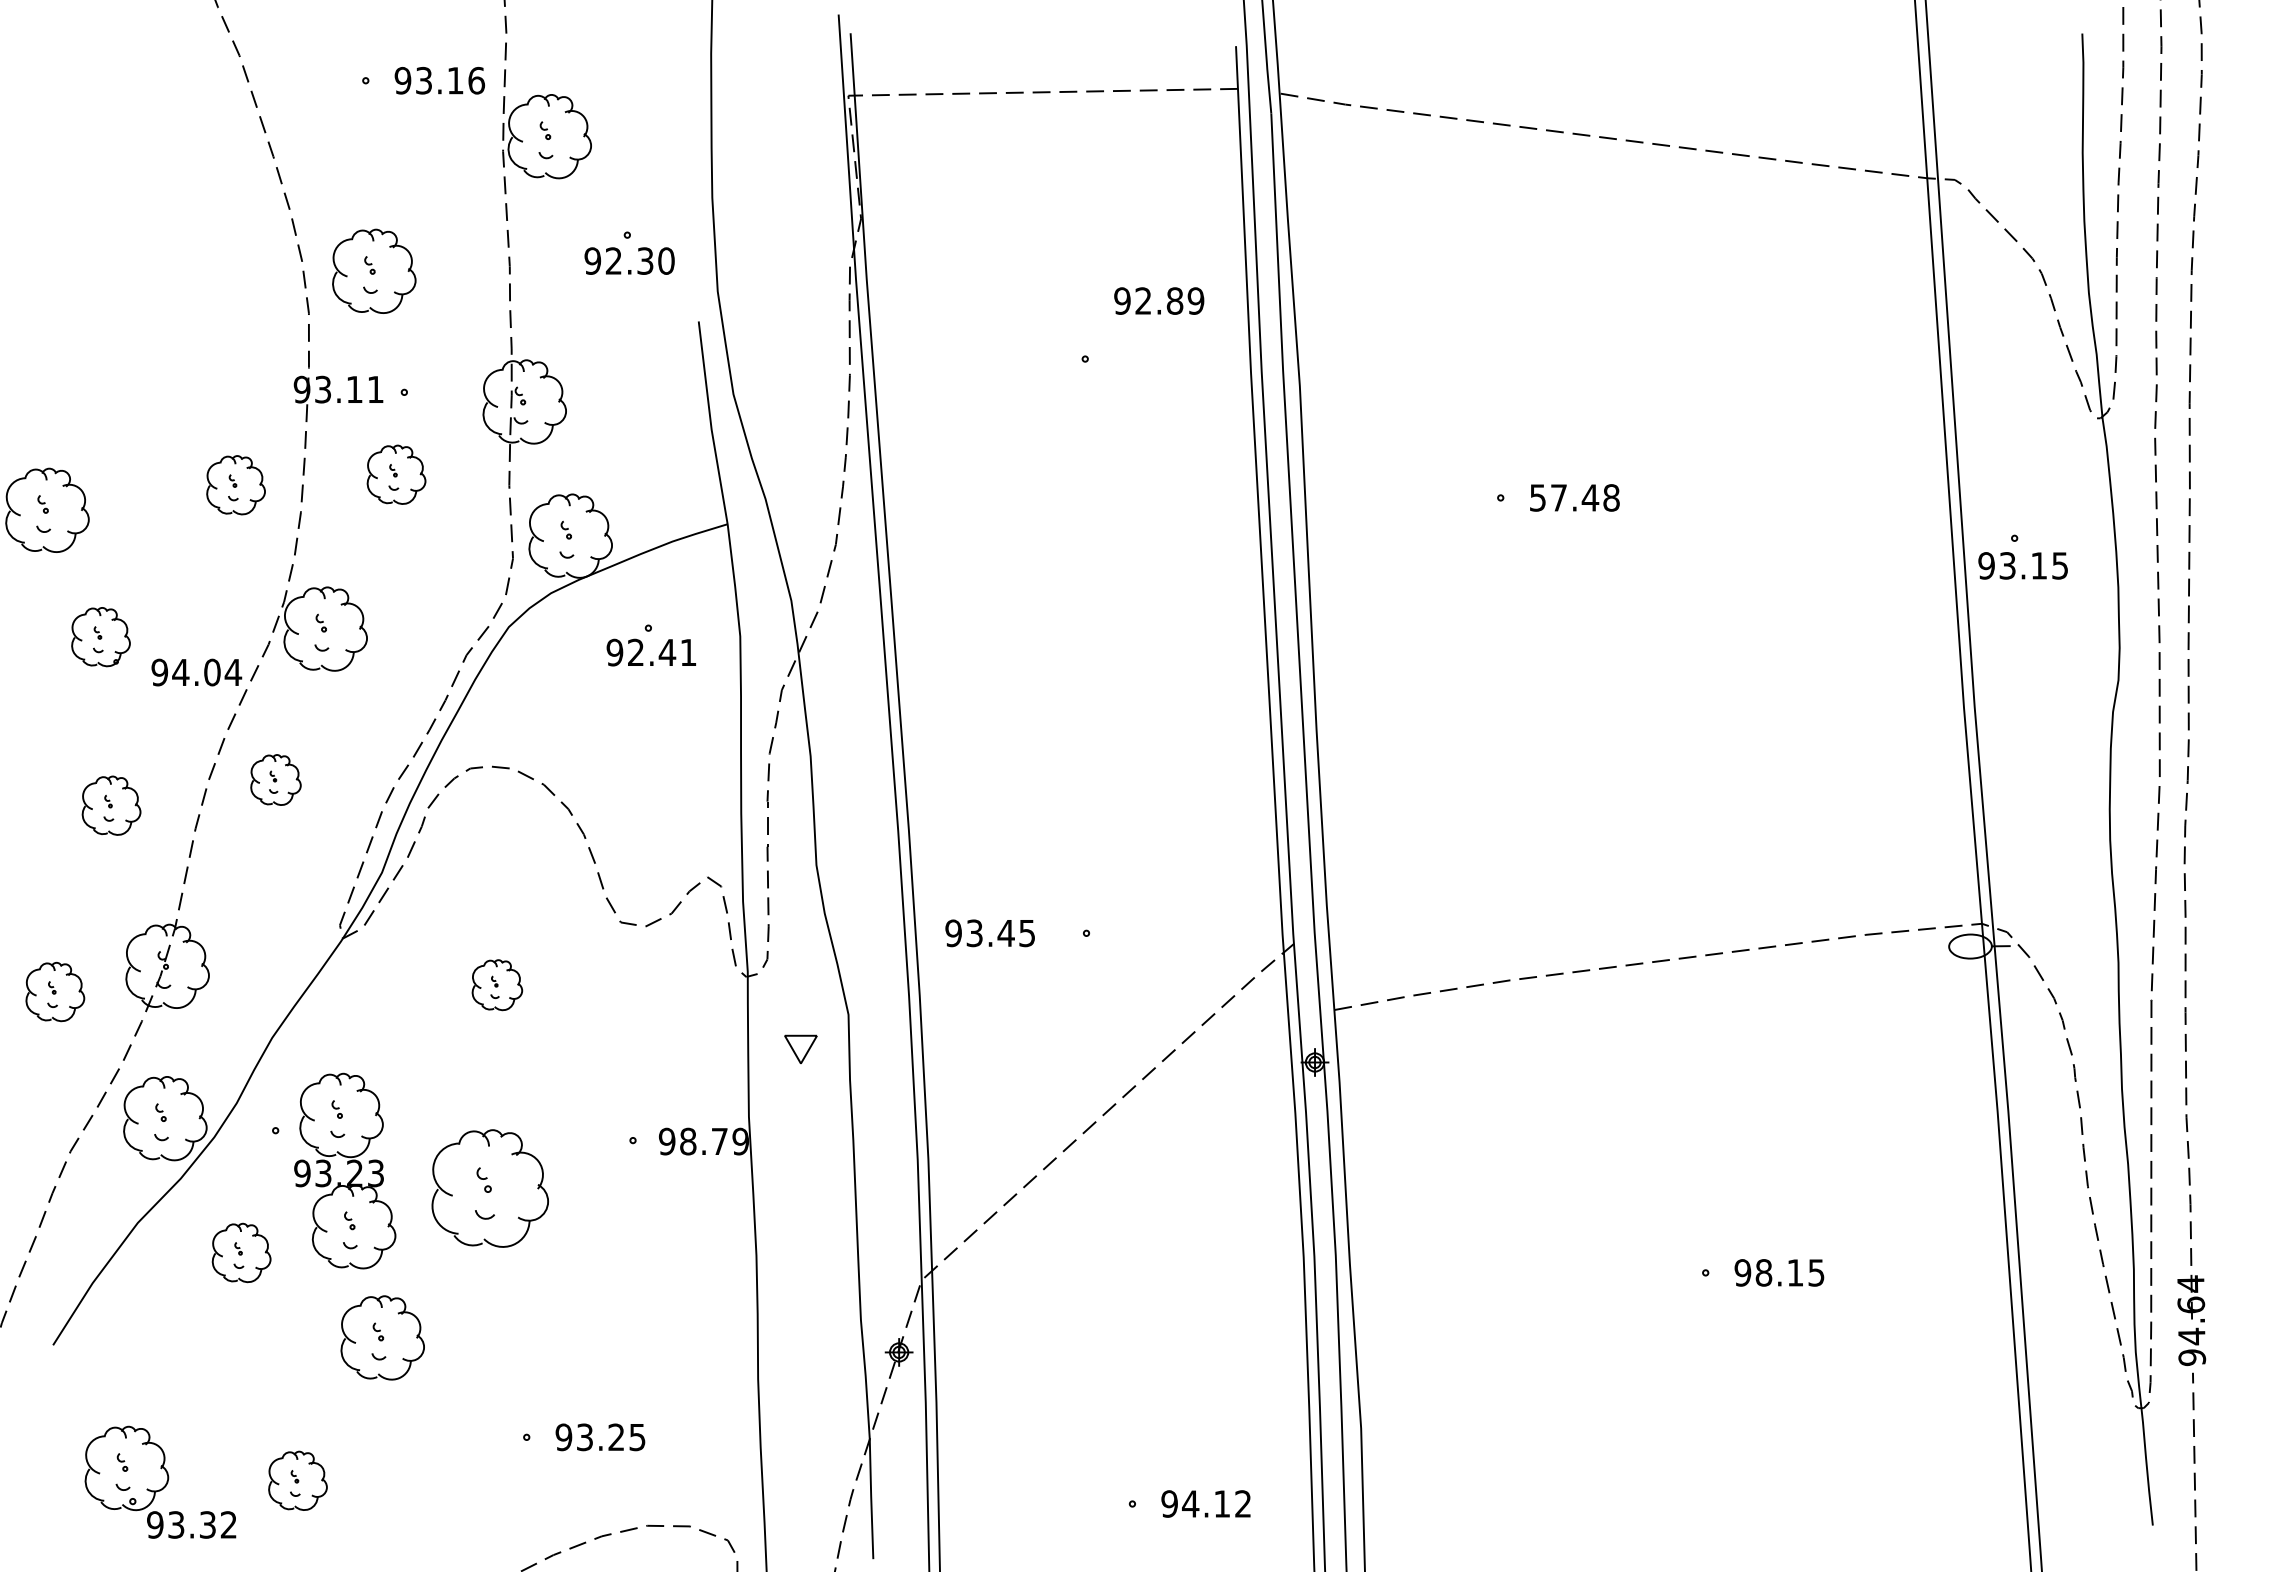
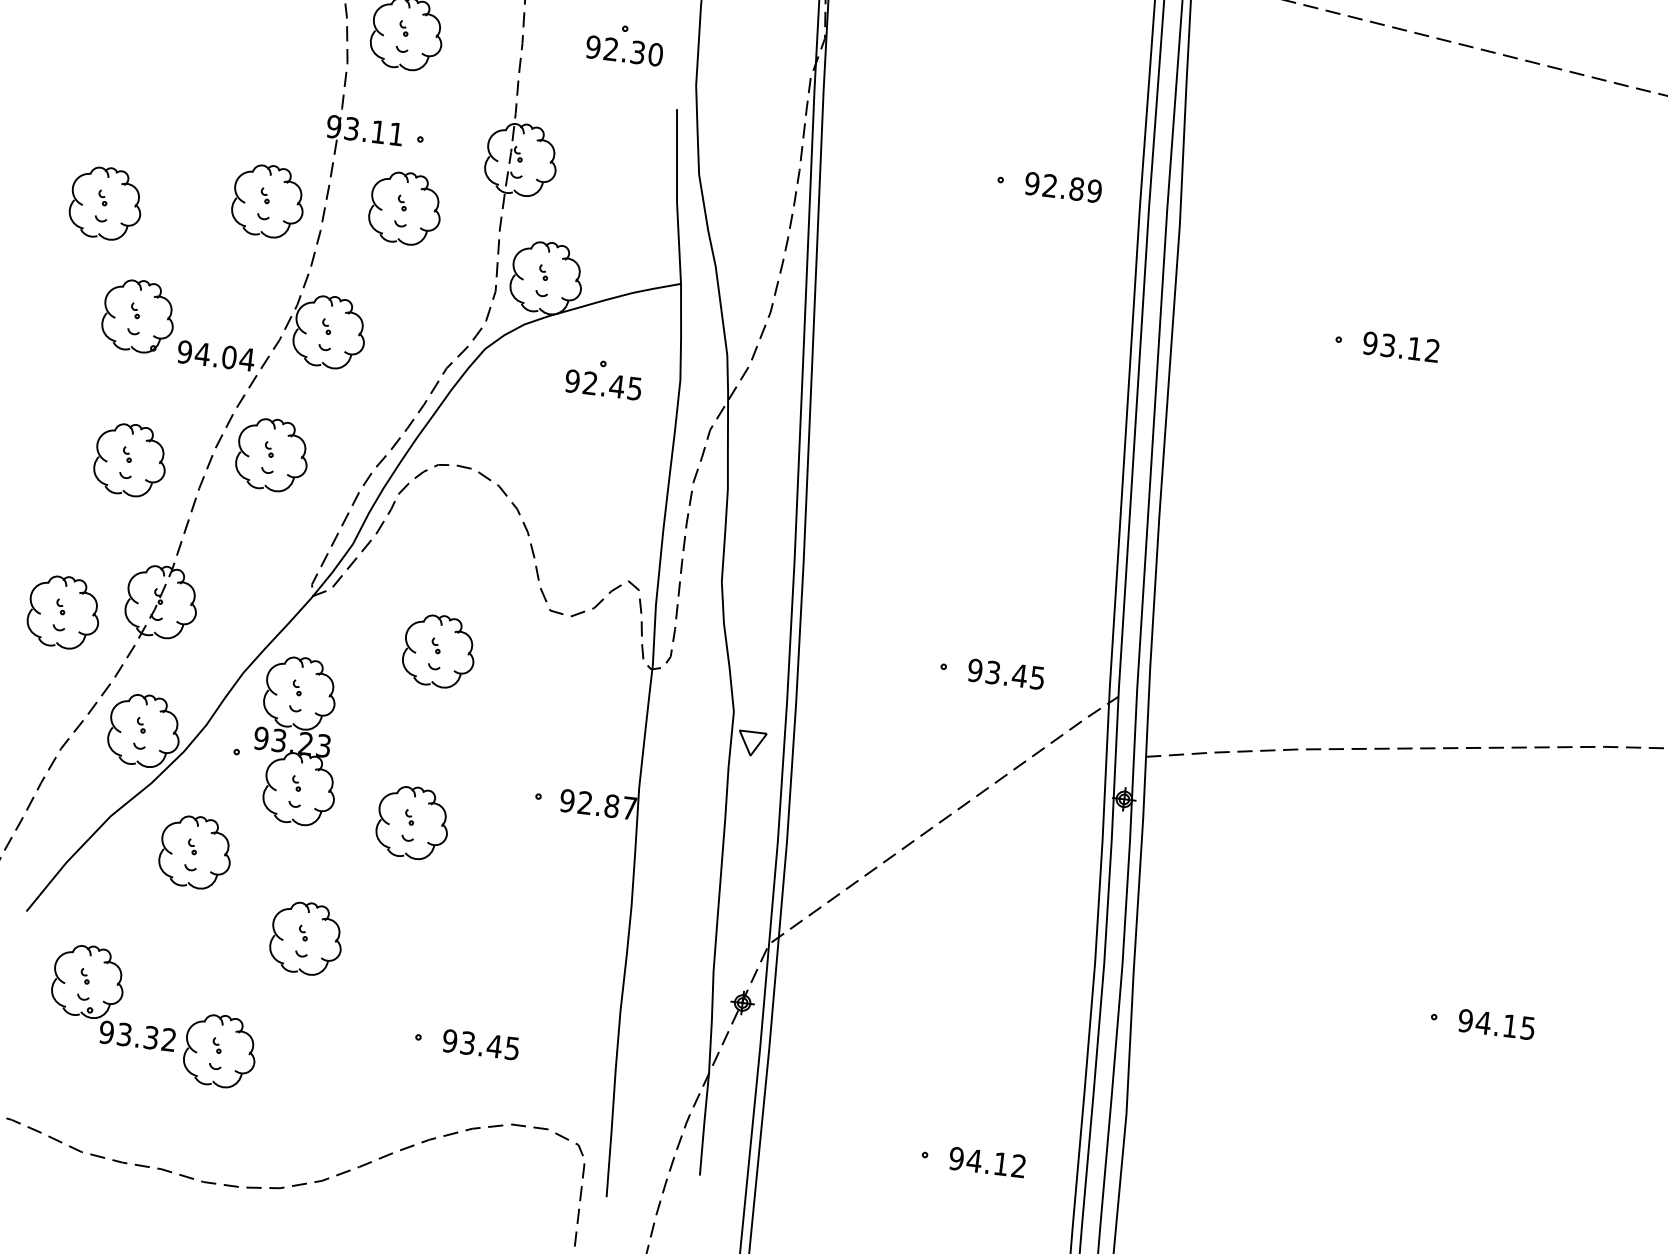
text: (1159, 300) -> (1063, 187), moved
part: (396, 474) -> (405, 208), size x1.43
part: (235, 484) -> (267, 200), size x1.43
text: (1574, 497) -> (1401, 346), 57.48 -> 93.12
part: (100, 636) -> (138, 315), size x1.43
text: (688, 652) -> (634, 388), 92.41 -> 92.45
part: (275, 779) -> (272, 454), size x1.67
part: (111, 805) -> (130, 459), size x1.43
text: (989, 933) -> (1005, 674), moved
part: (497, 984) -> (439, 650), size x1.67
part: (55, 991) -> (64, 611), size x1.43
part: (800, 1048) -> (751, 742), moved
text: (714, 1141) -> (607, 805), 98.79 -> 92.87
part: (347, 1164) -> (300, 735), moved
part: (490, 1188) -> (412, 822), size x0.71
part: (241, 1252) -> (195, 851), size x1.43
text: (1763, 1272) -> (1483, 1022), 98.15 -> 94.15
text: (616, 1436) -> (494, 1045), 93.25 -> 93.45
part: (297, 1480) -> (219, 1050), size x1.43
part: (160, 1481) -> (115, 996), moved

